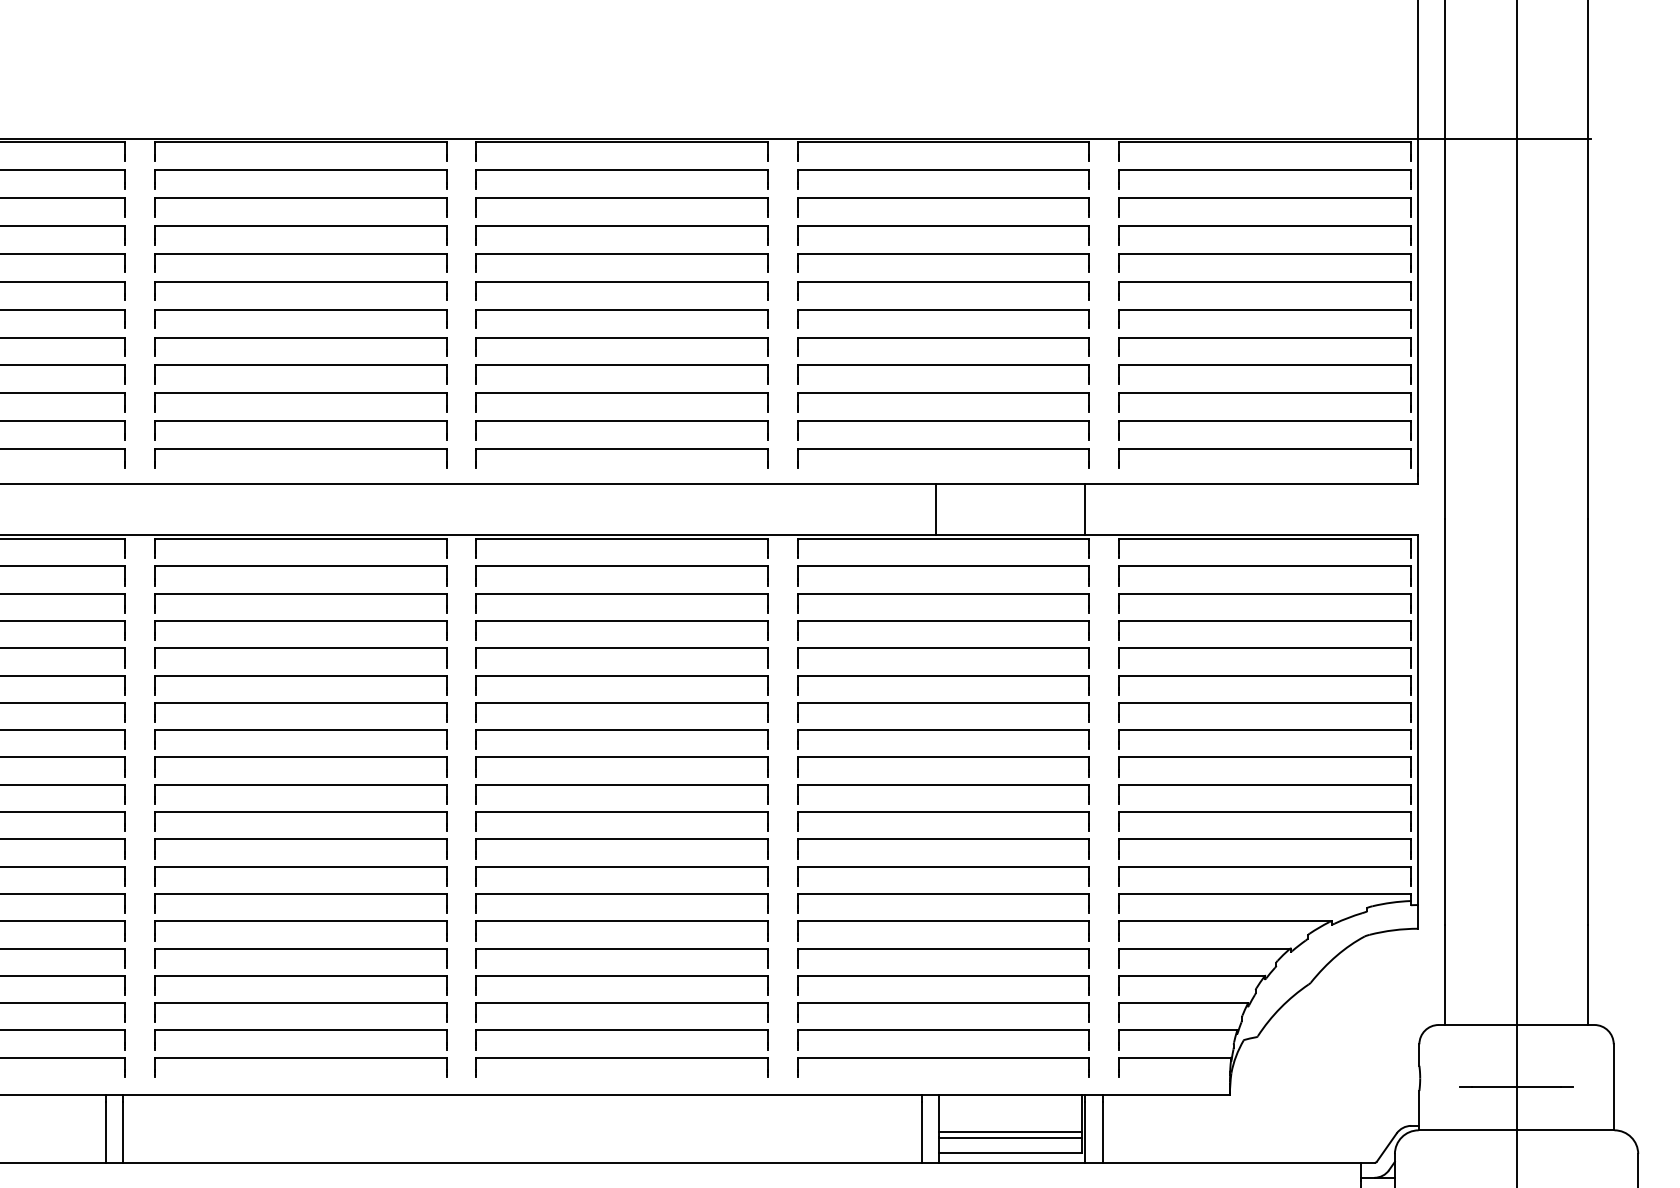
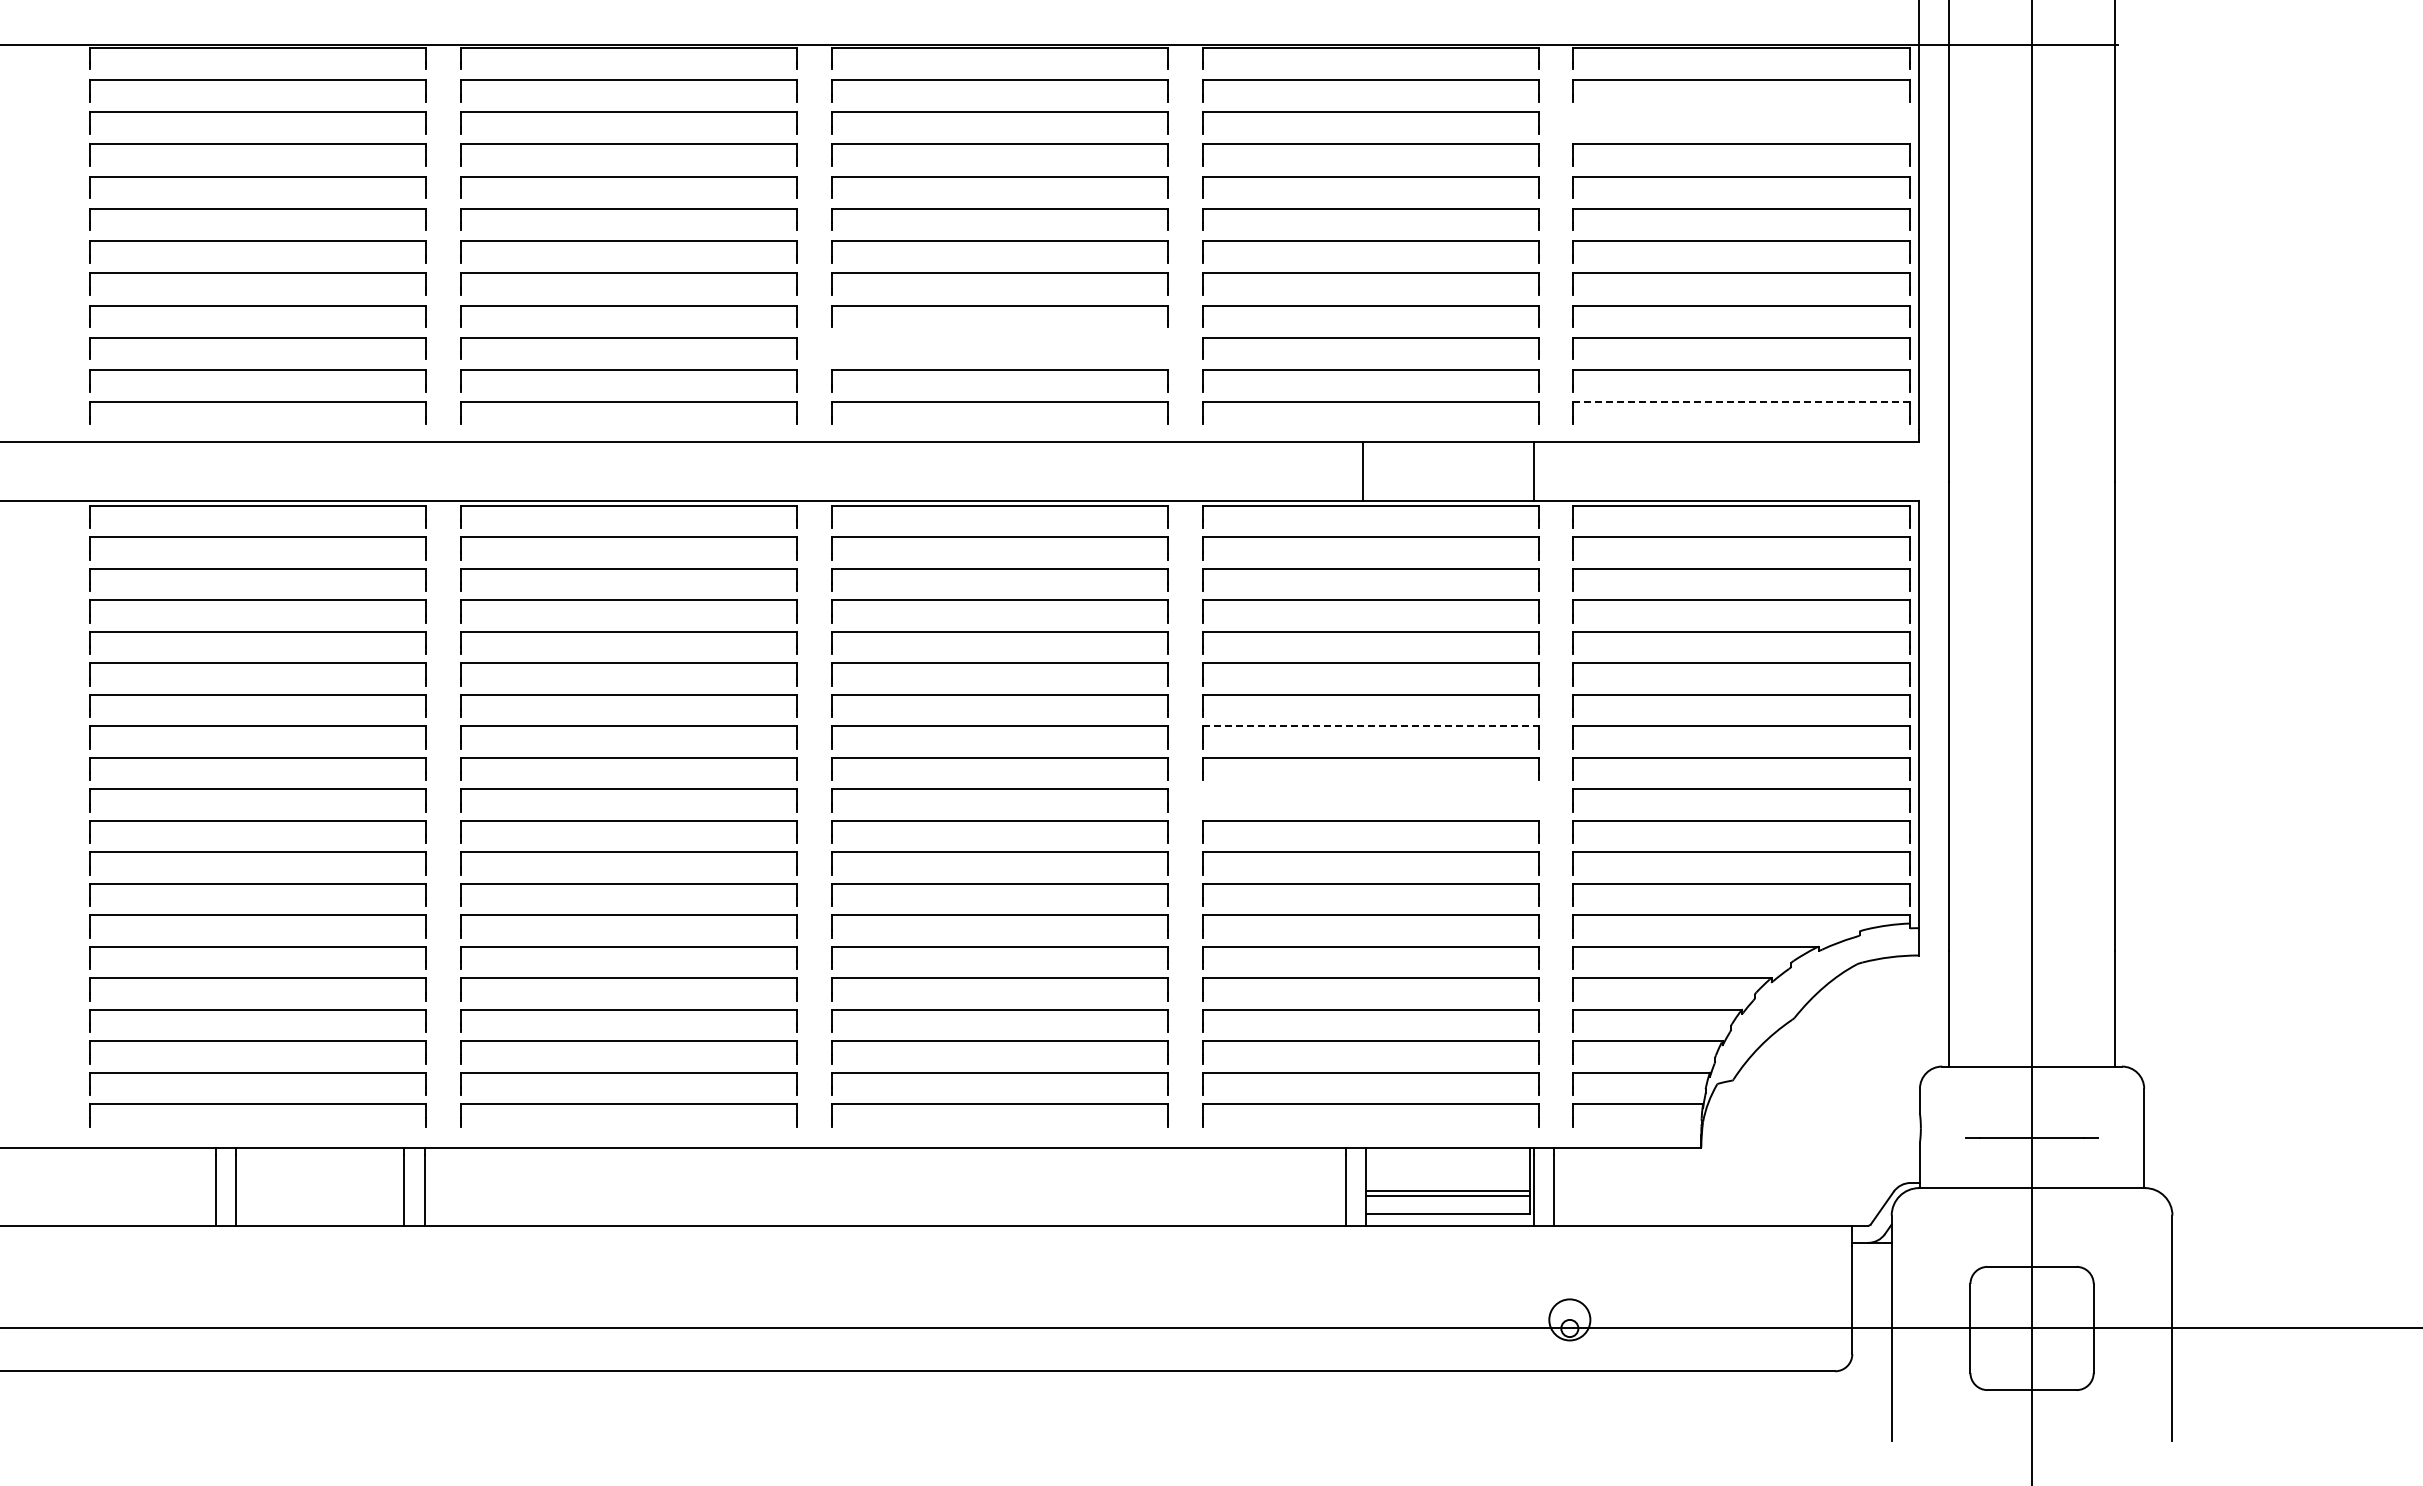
part: (1264, 198) -> (1741, 112), removed
part: (621, 394) -> (999, 338), removed
line: (1265, 449) -> (1742, 402), solid -> dashed
line: (944, 730) -> (1371, 726), solid -> dashed
part: (943, 784) -> (1370, 789), removed

